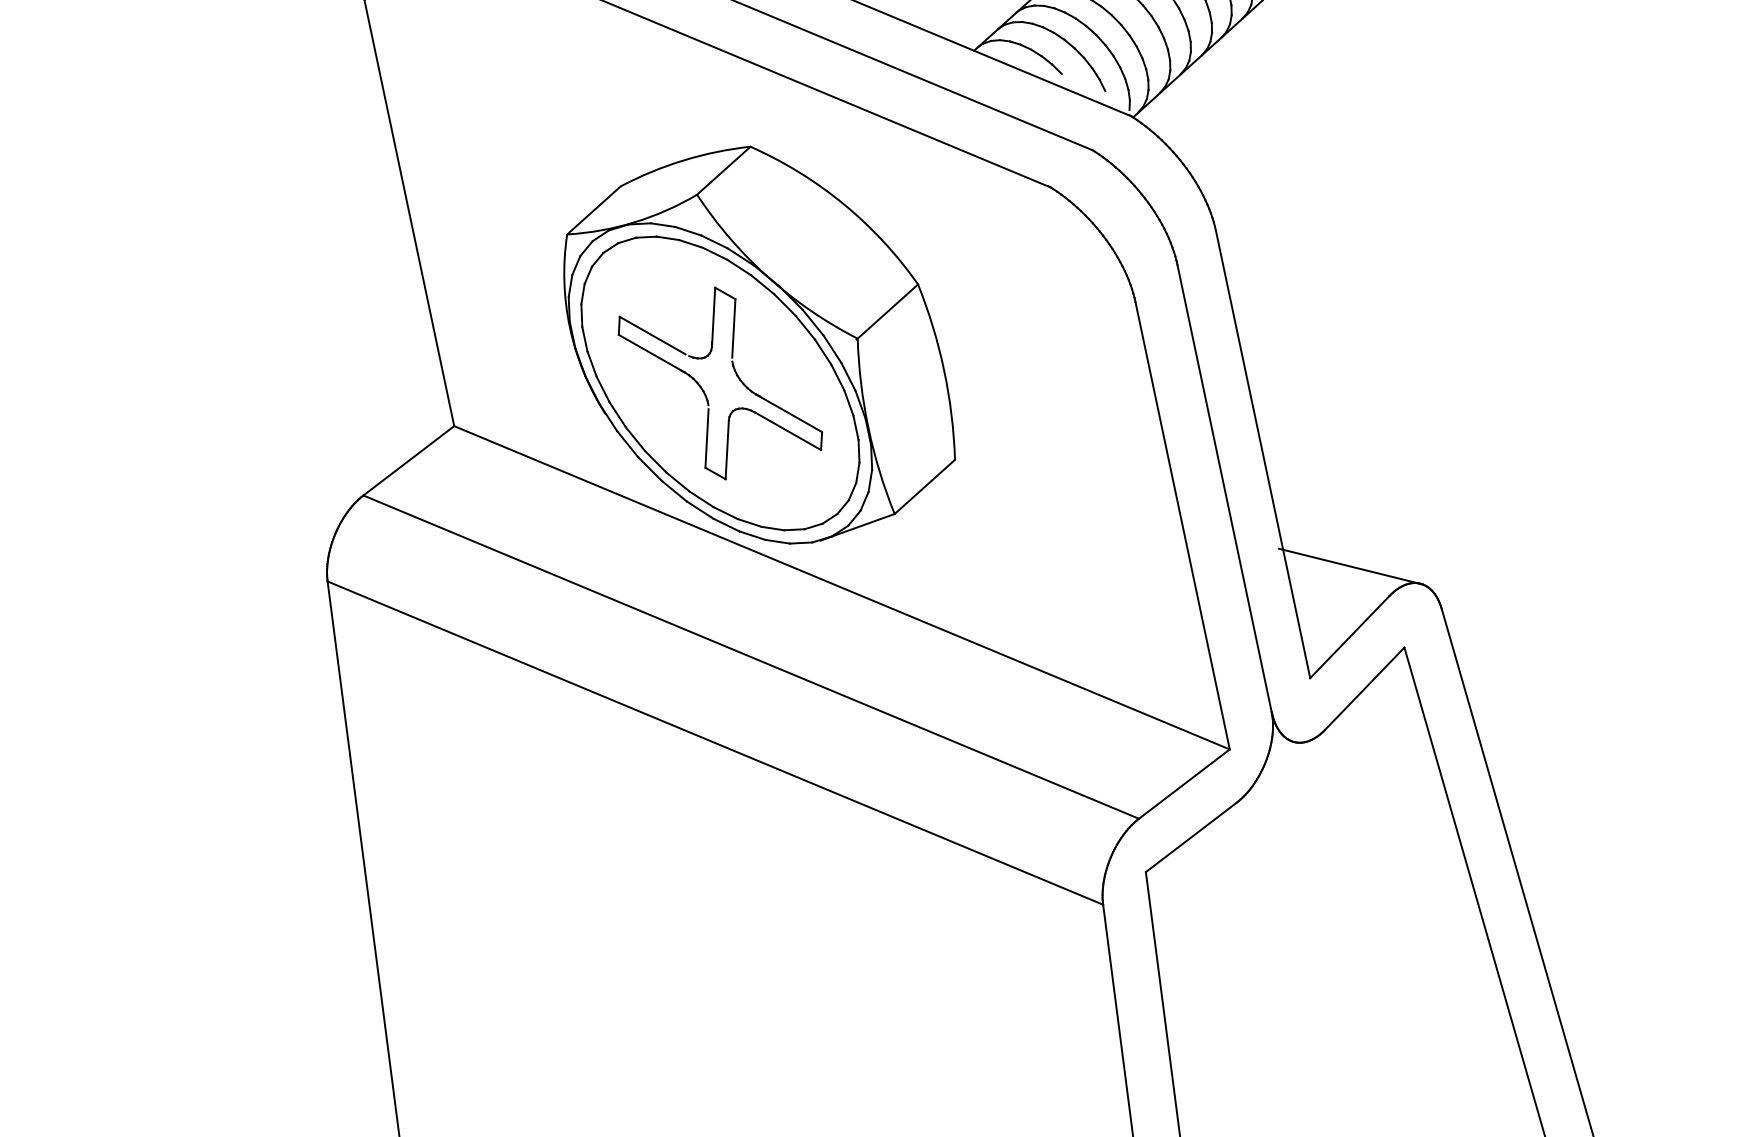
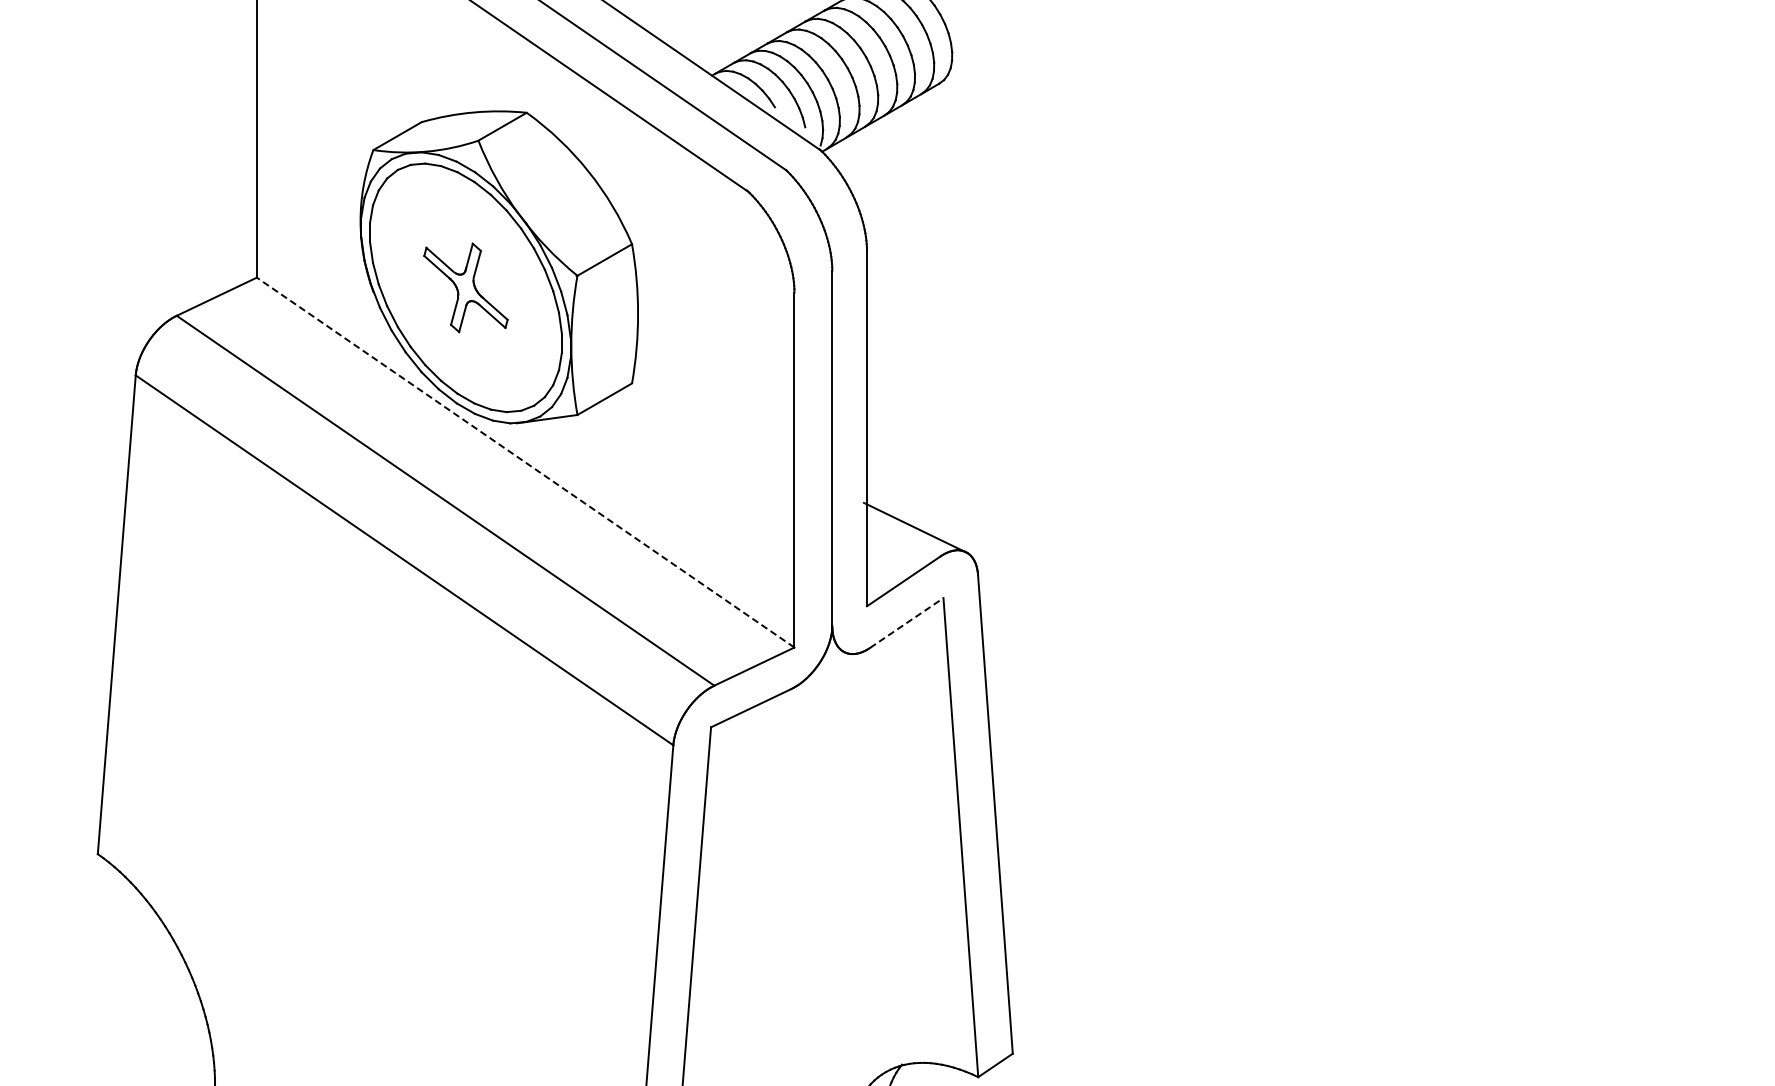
part: (719, 383) -> (465, 287), size x0.6
line: (841, 587) -> (525, 462), solid -> dashed
line: (1365, 687) -> (907, 622), solid -> dashed

